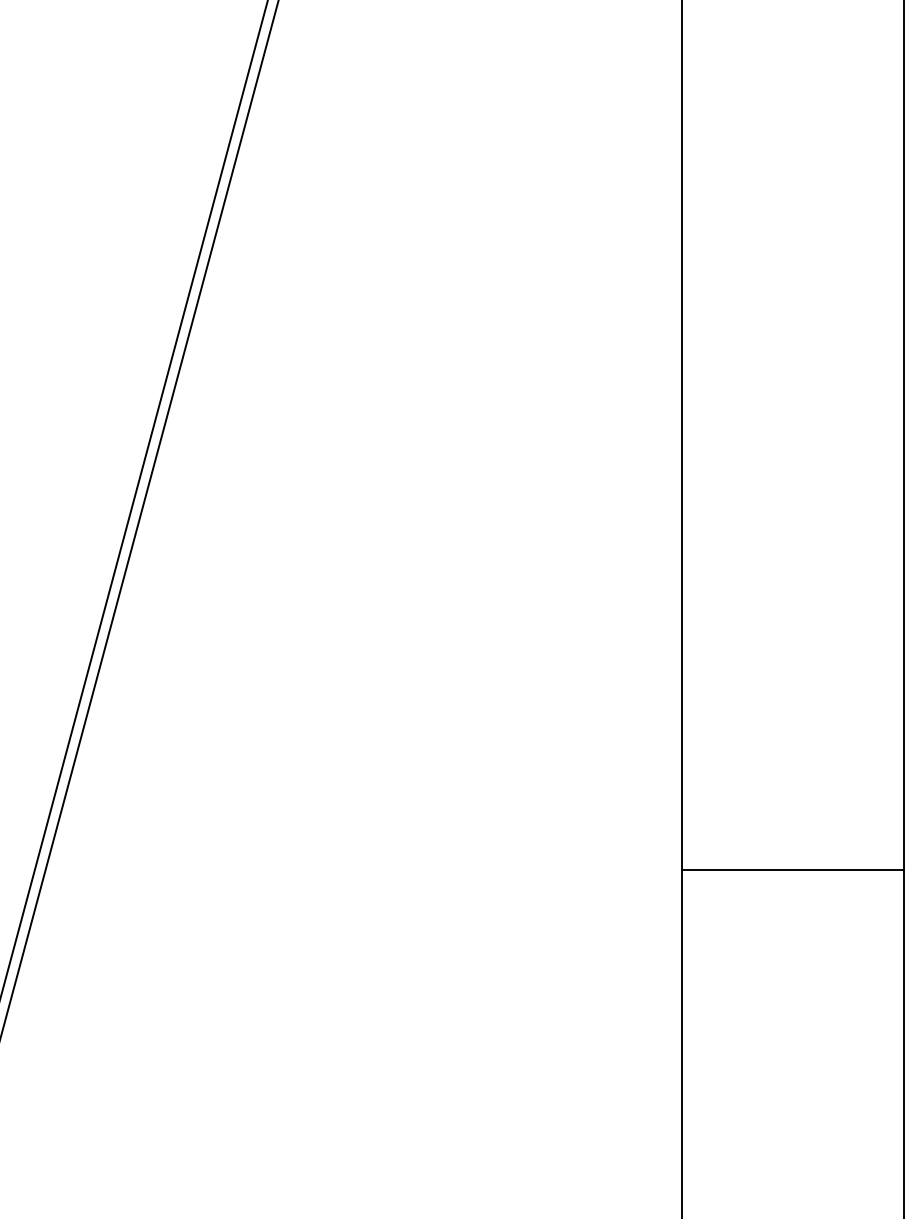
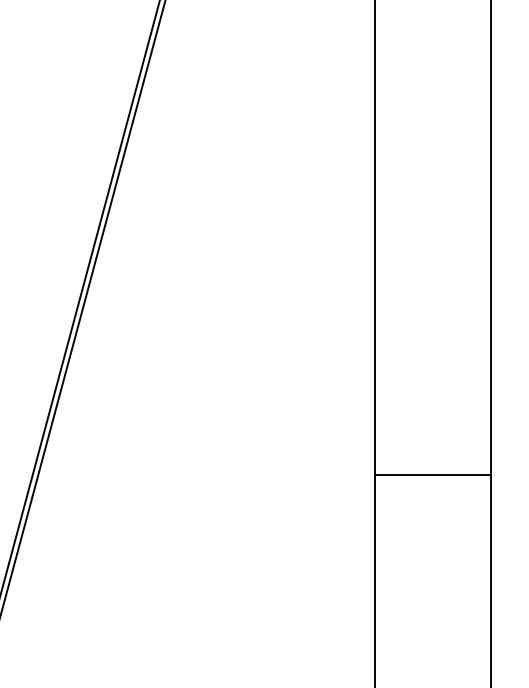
line: (791, 869) -> (432, 474), moved

